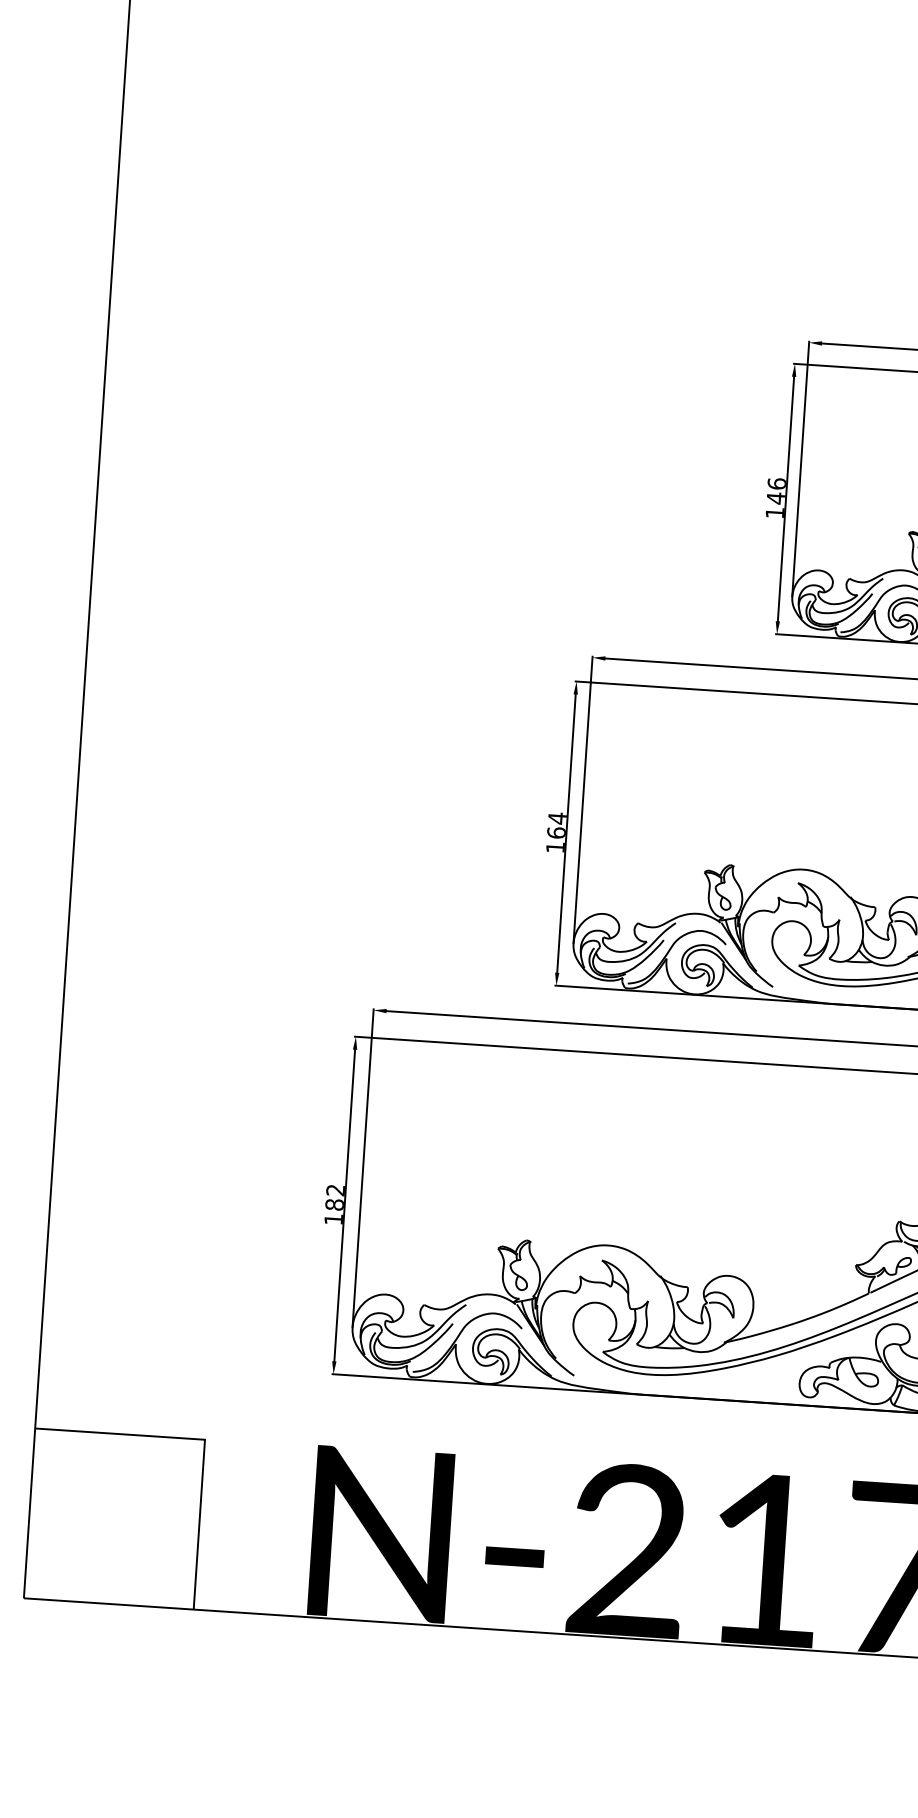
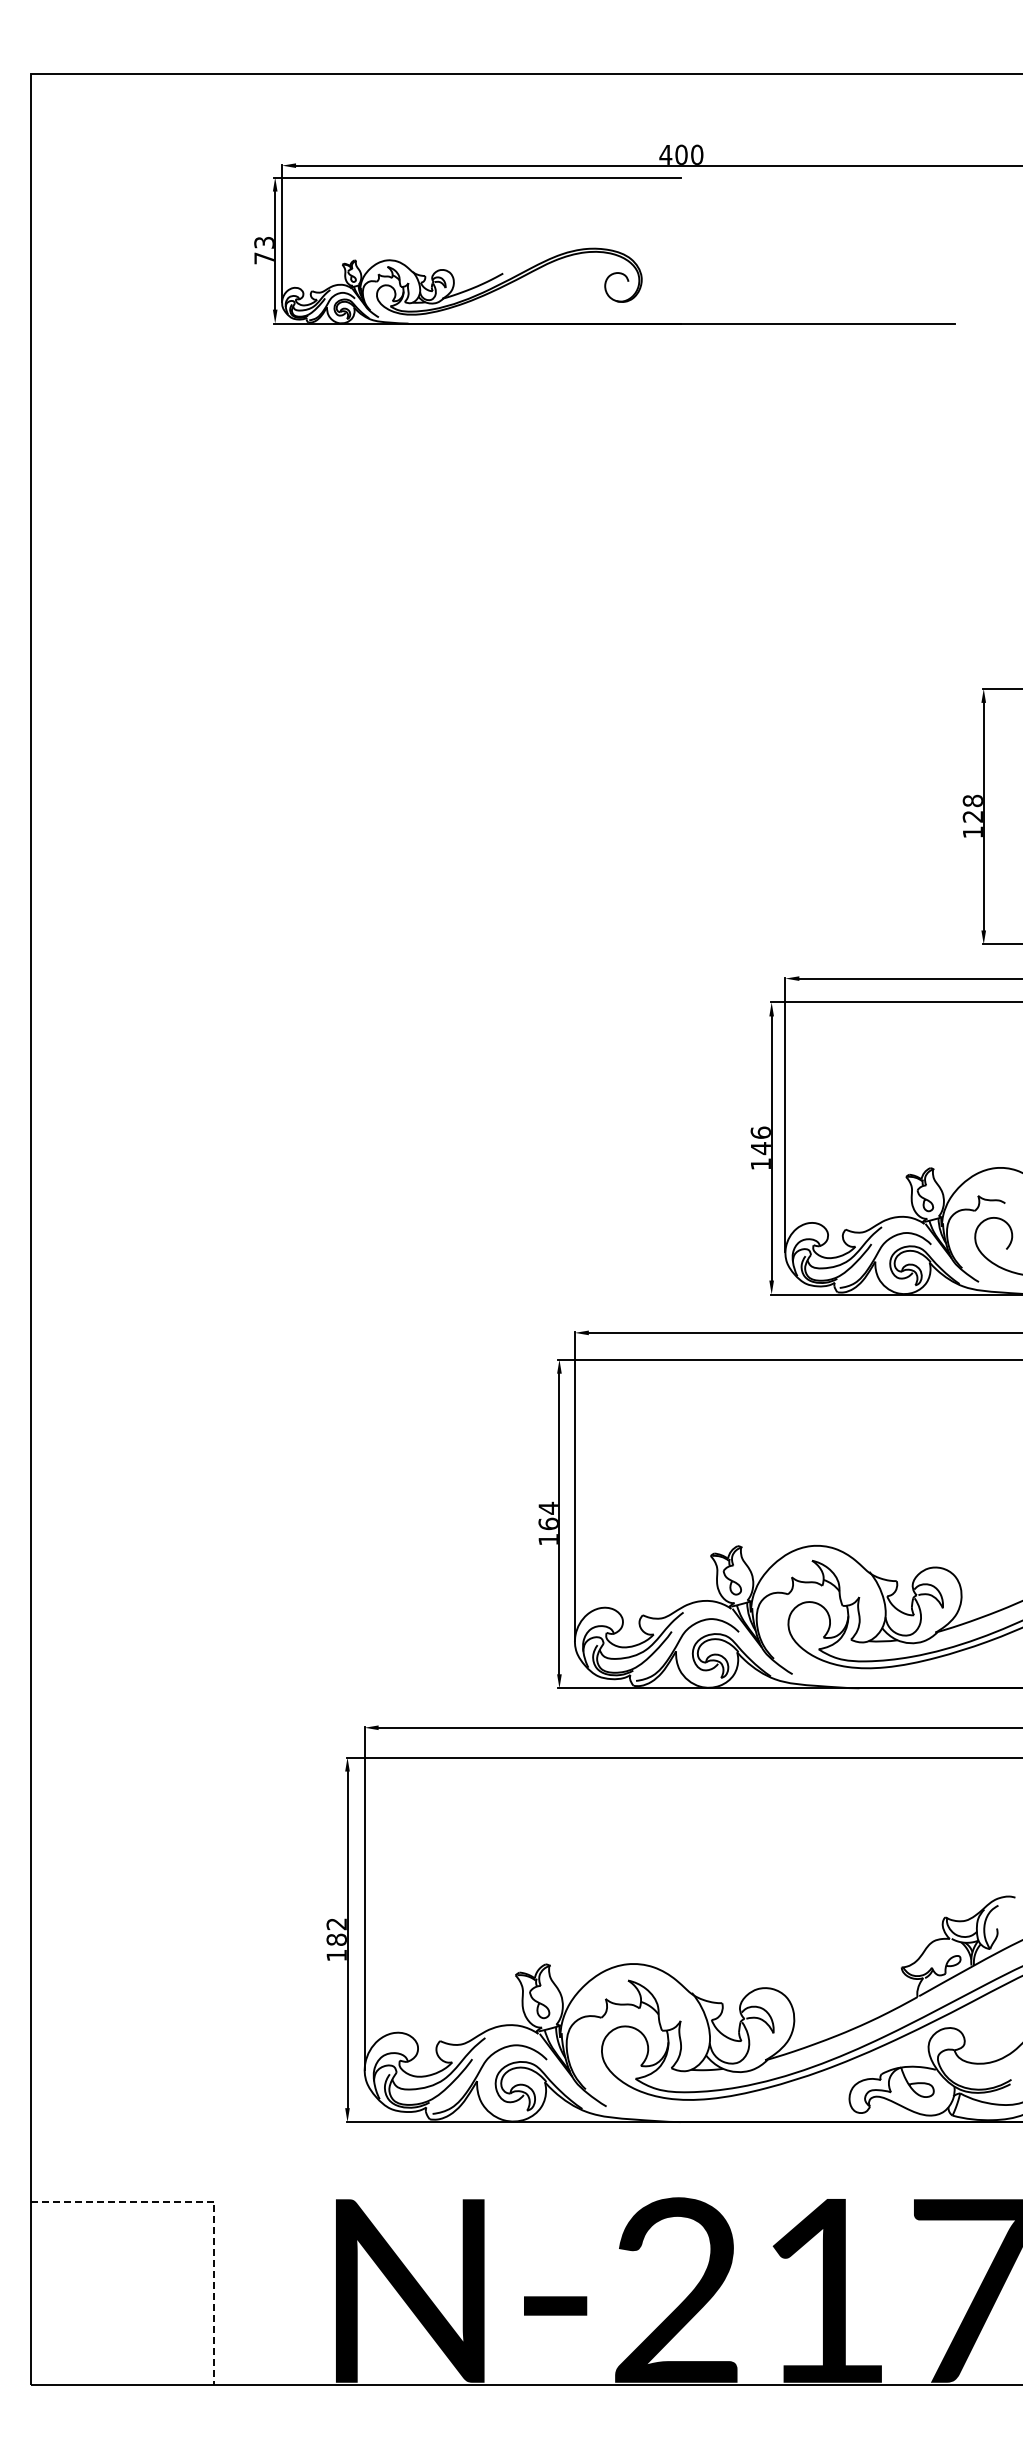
line: (204, 1439) -> (213, 2201), solid -> dashed

